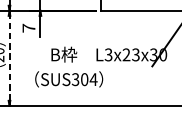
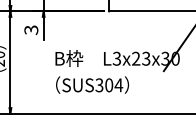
text: (29, 28) -> (31, 30), 7 -> 3
line: (9, 58) -> (10, 62), dashed -> solid
text: (69, 78) -> (92, 84), moved

